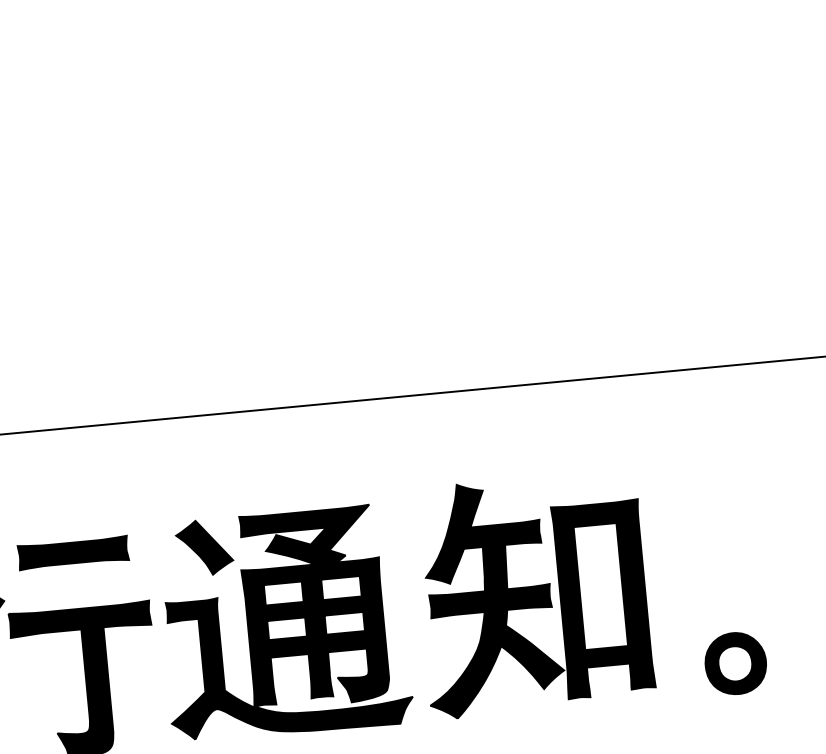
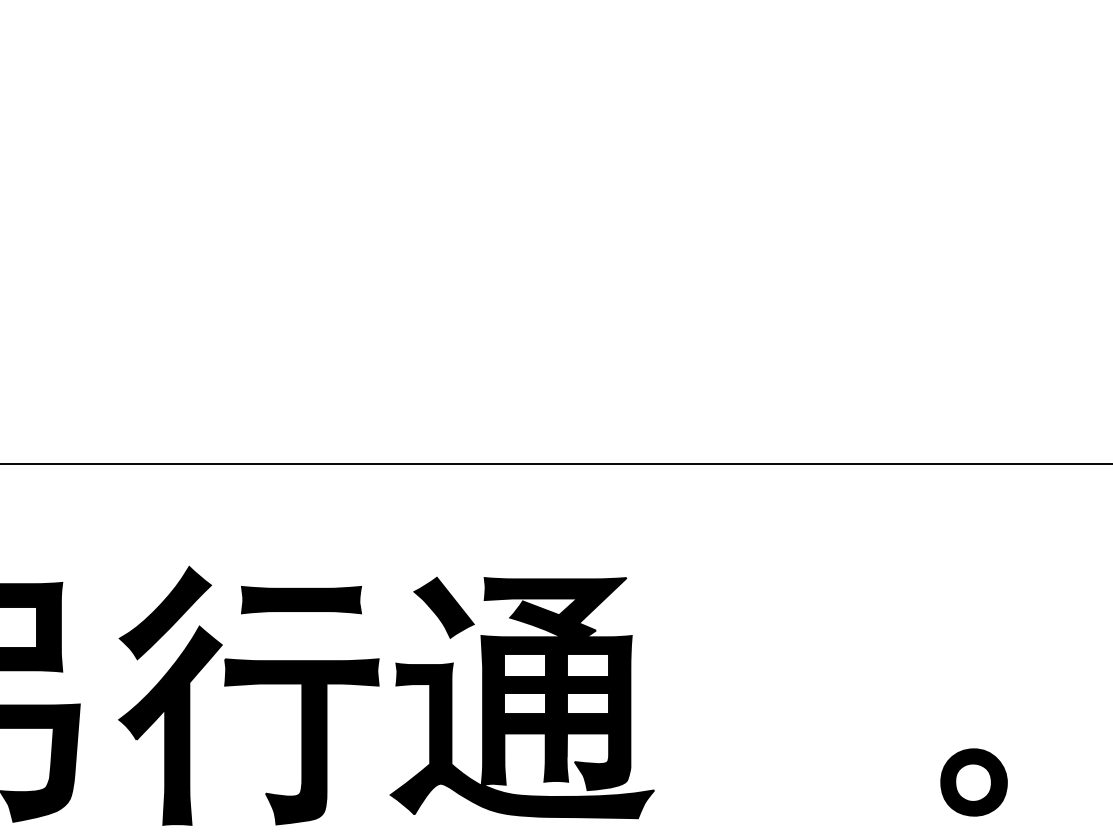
part: (532, 594) -> (794, 691), removed
part: (735, 663) -> (973, 782), moved

